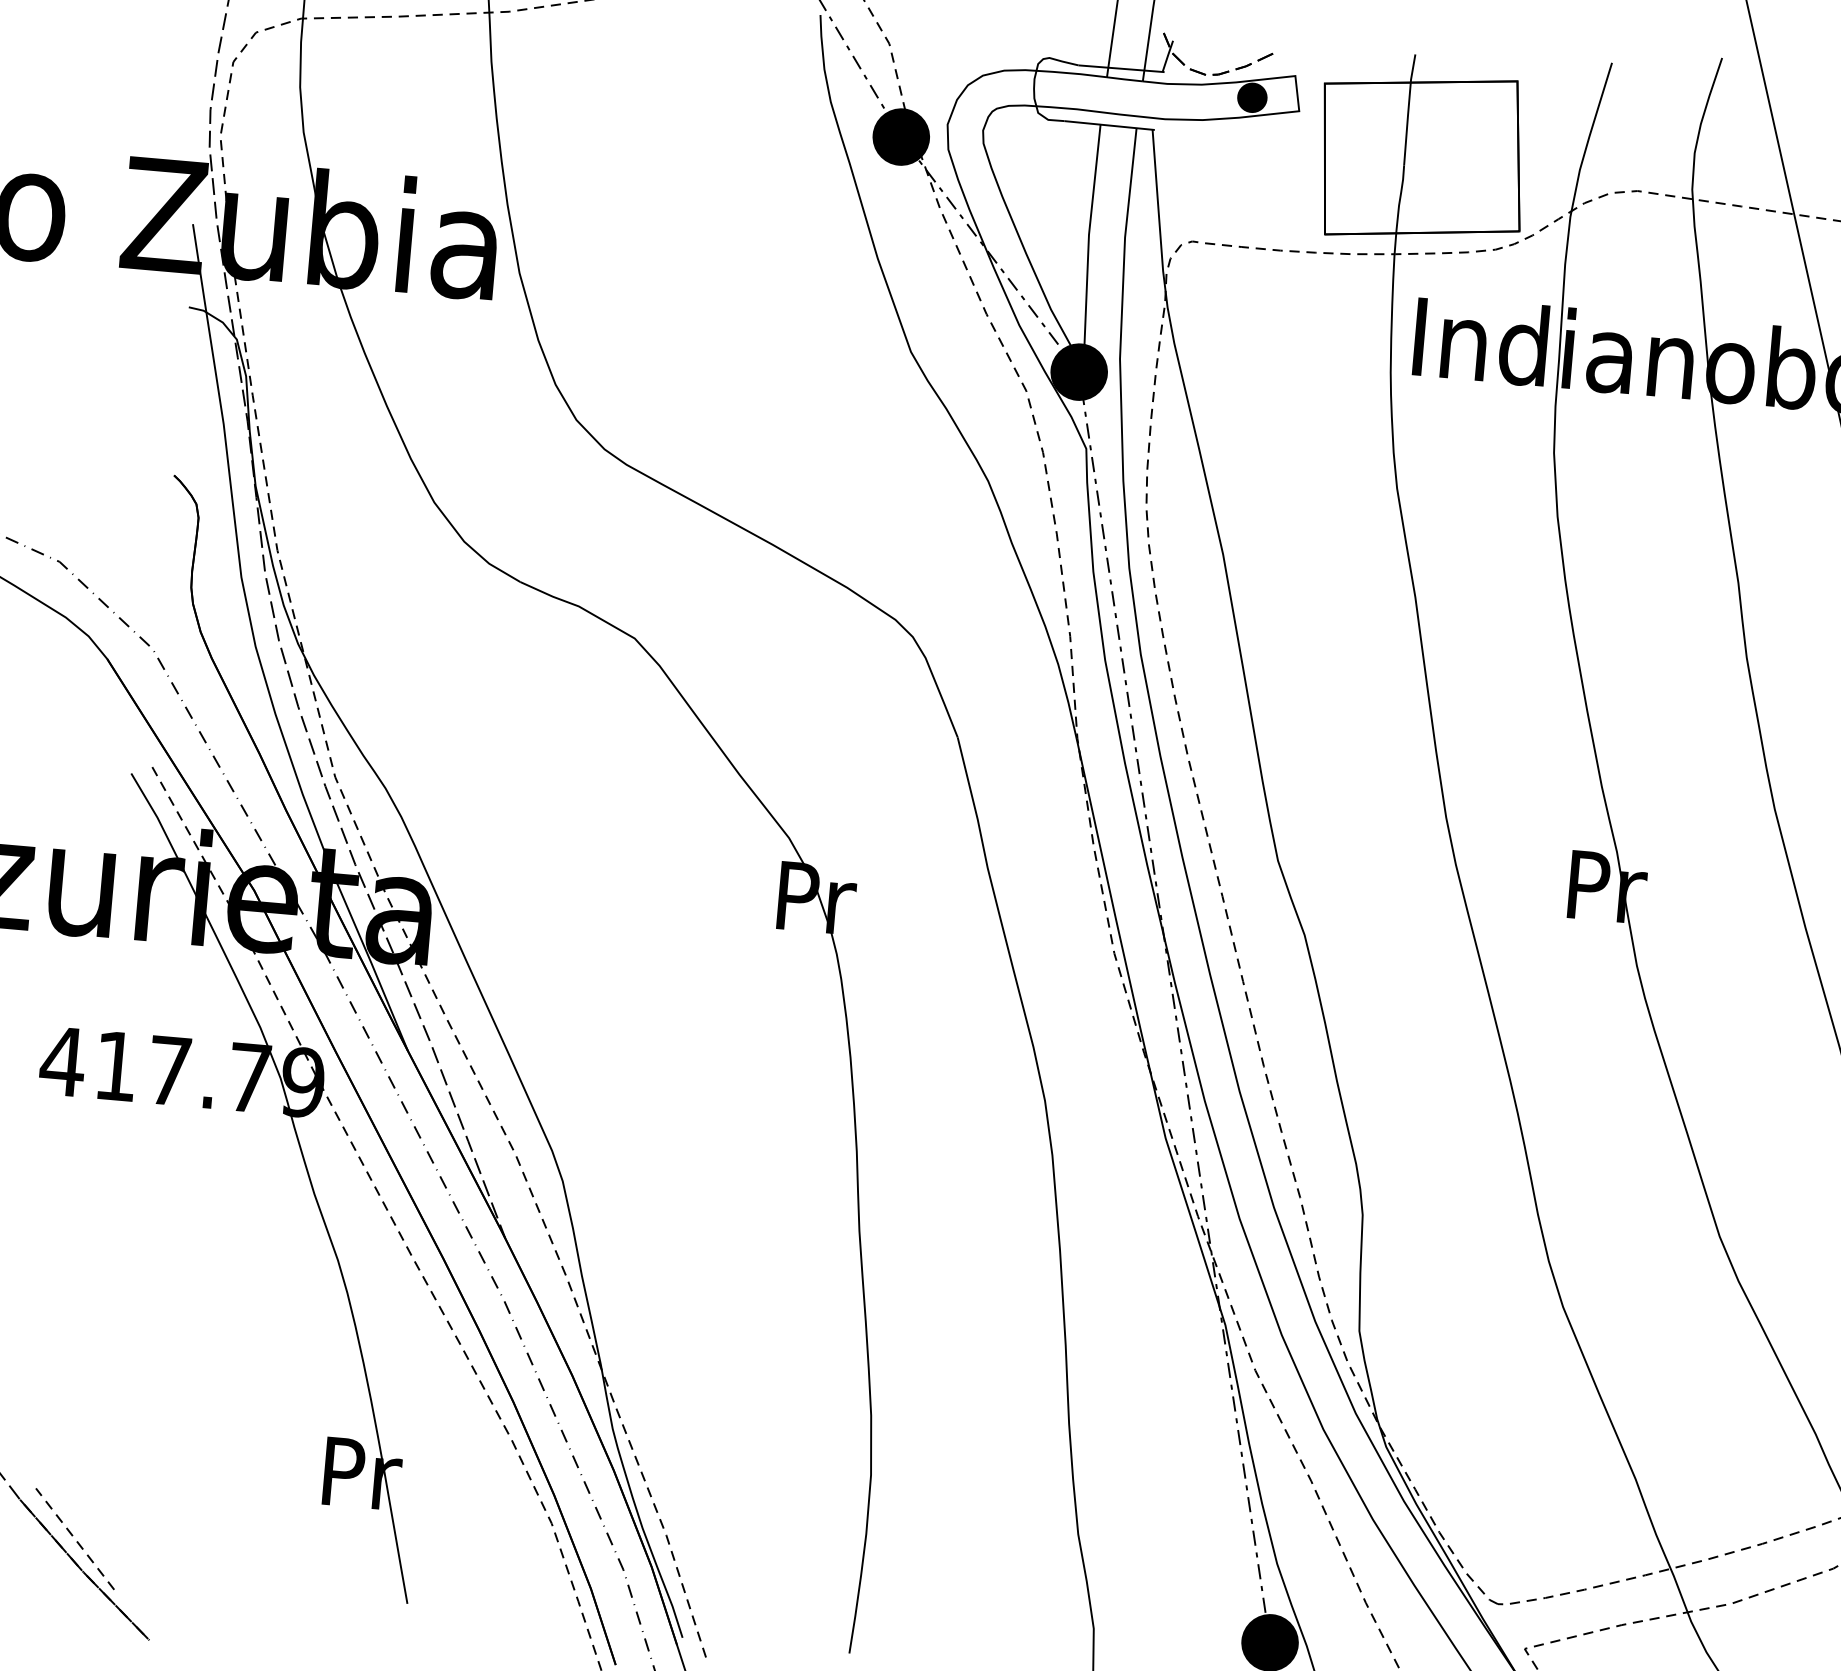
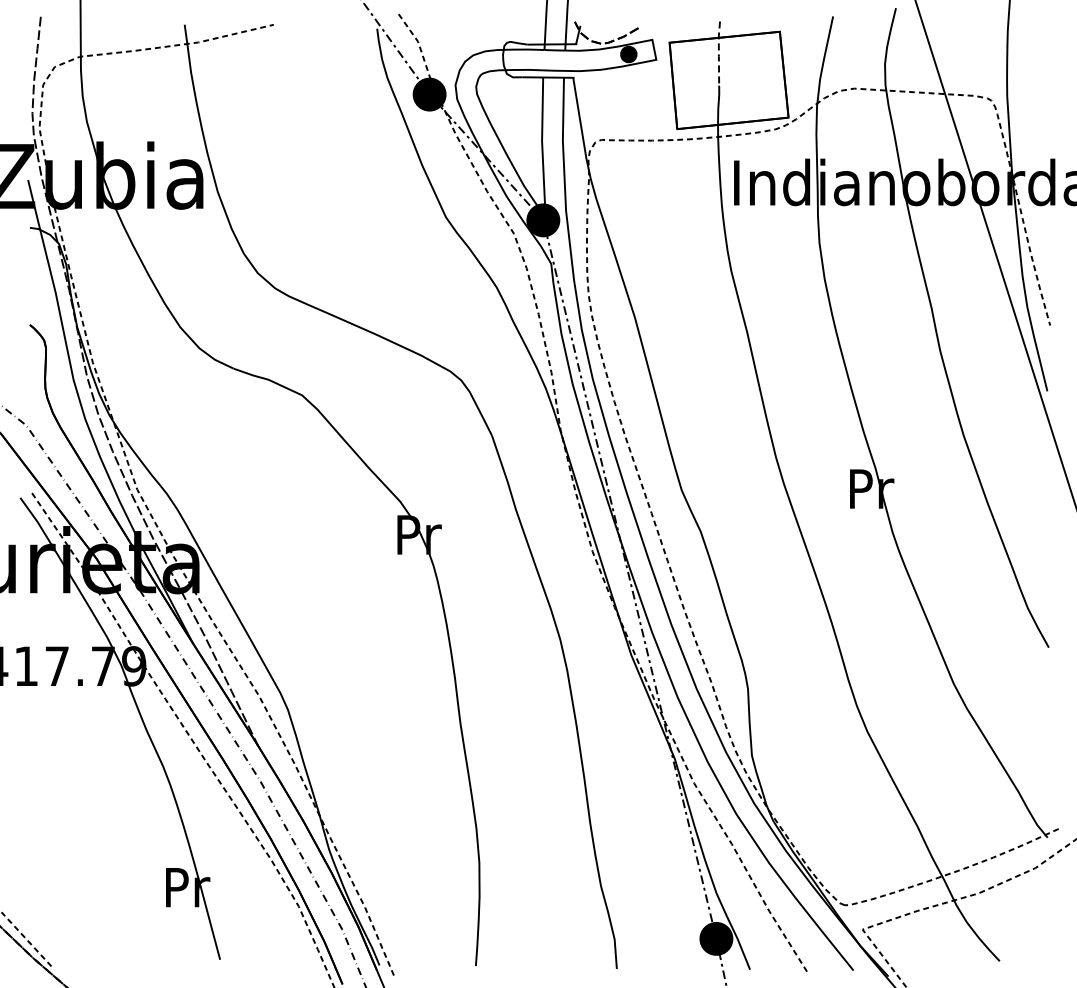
line: (1407, 109) -> (718, 53), solid -> dashed

